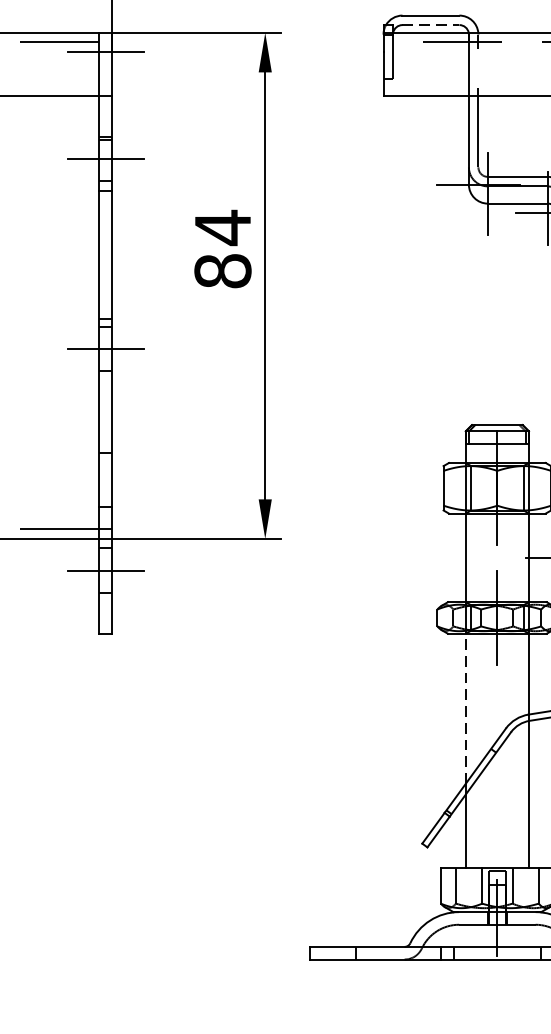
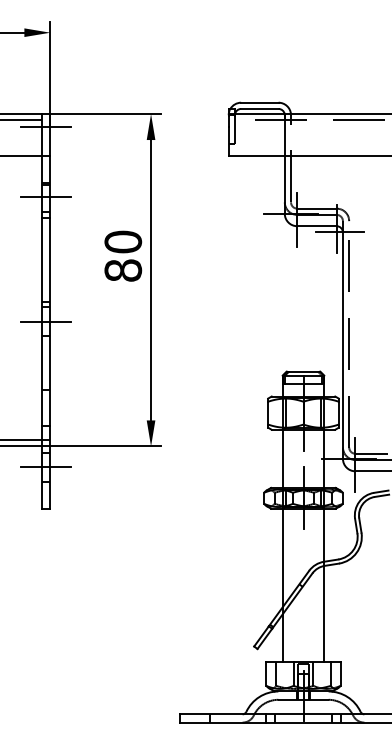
line: (430, 24) -> (259, 108), dashed -> solid
text: (223, 228) -> (123, 242), 84 -> 80
line: (465, 708) -> (282, 557), dashed -> solid

